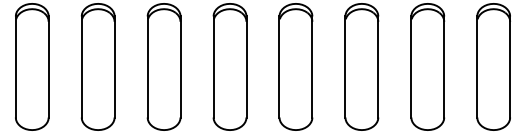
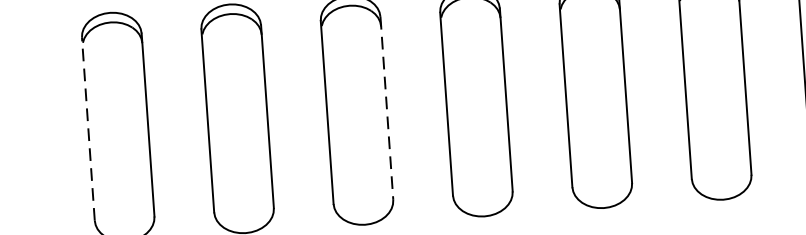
line: (15, 67) -> (87, 130), solid -> dashed
line: (180, 67) -> (386, 109), solid -> dashed

